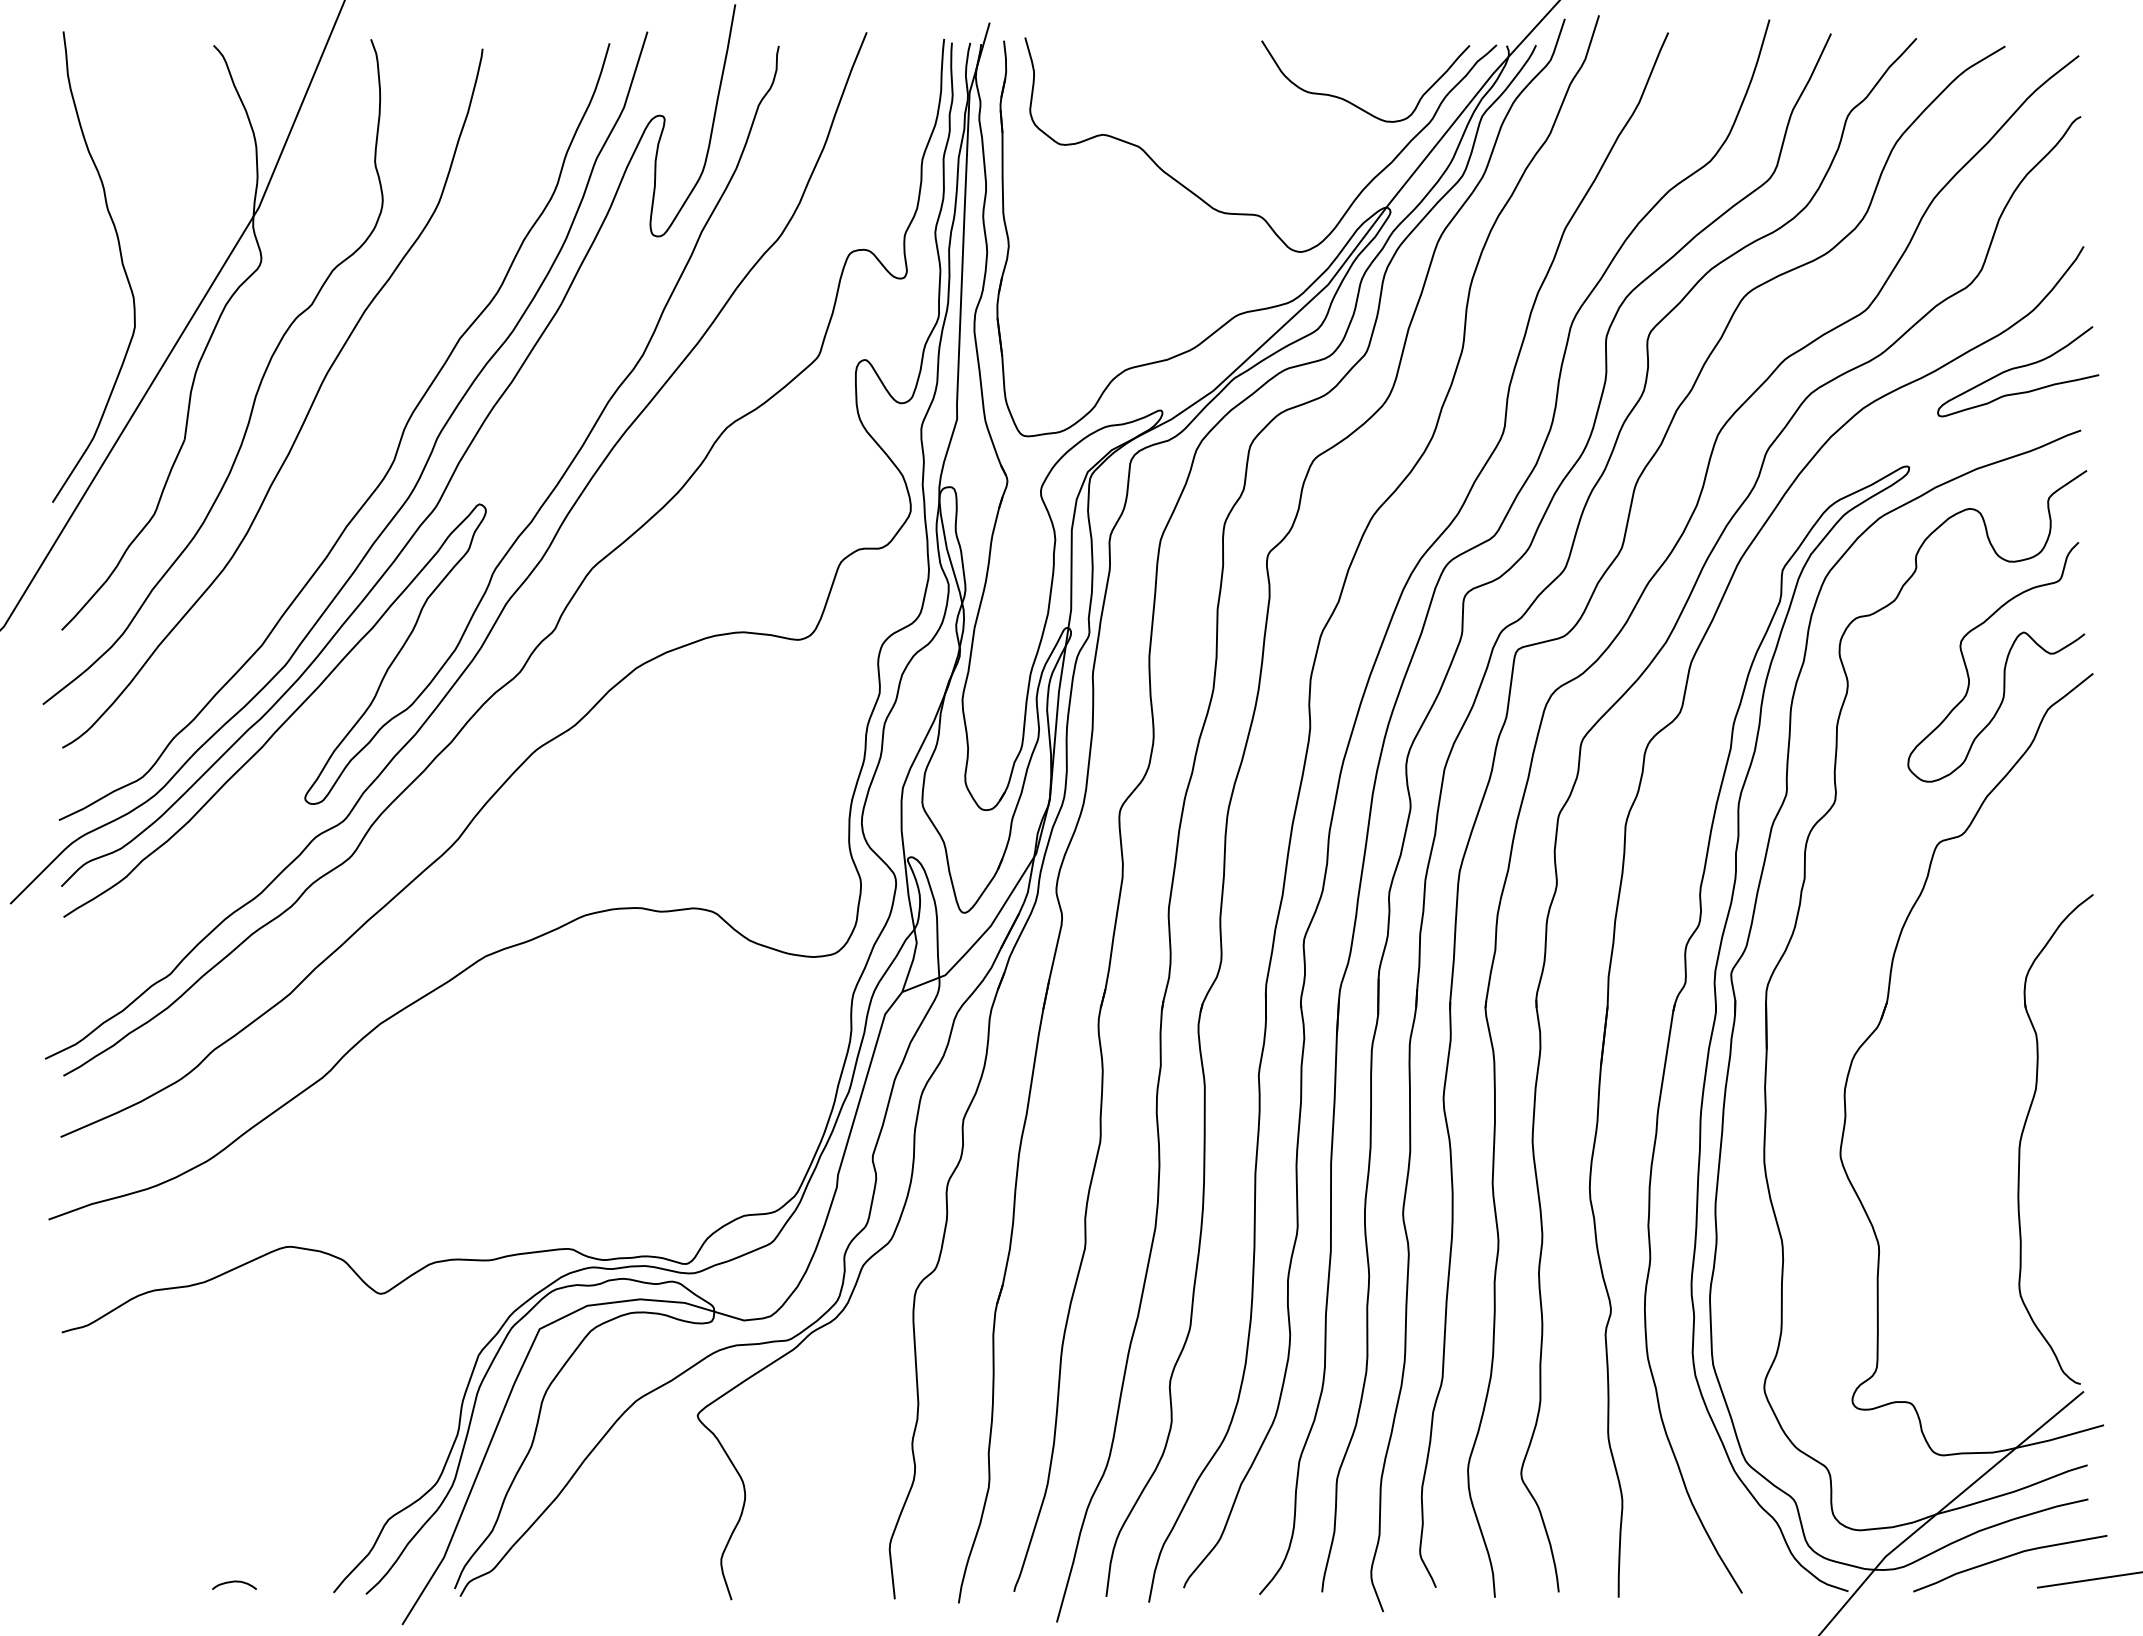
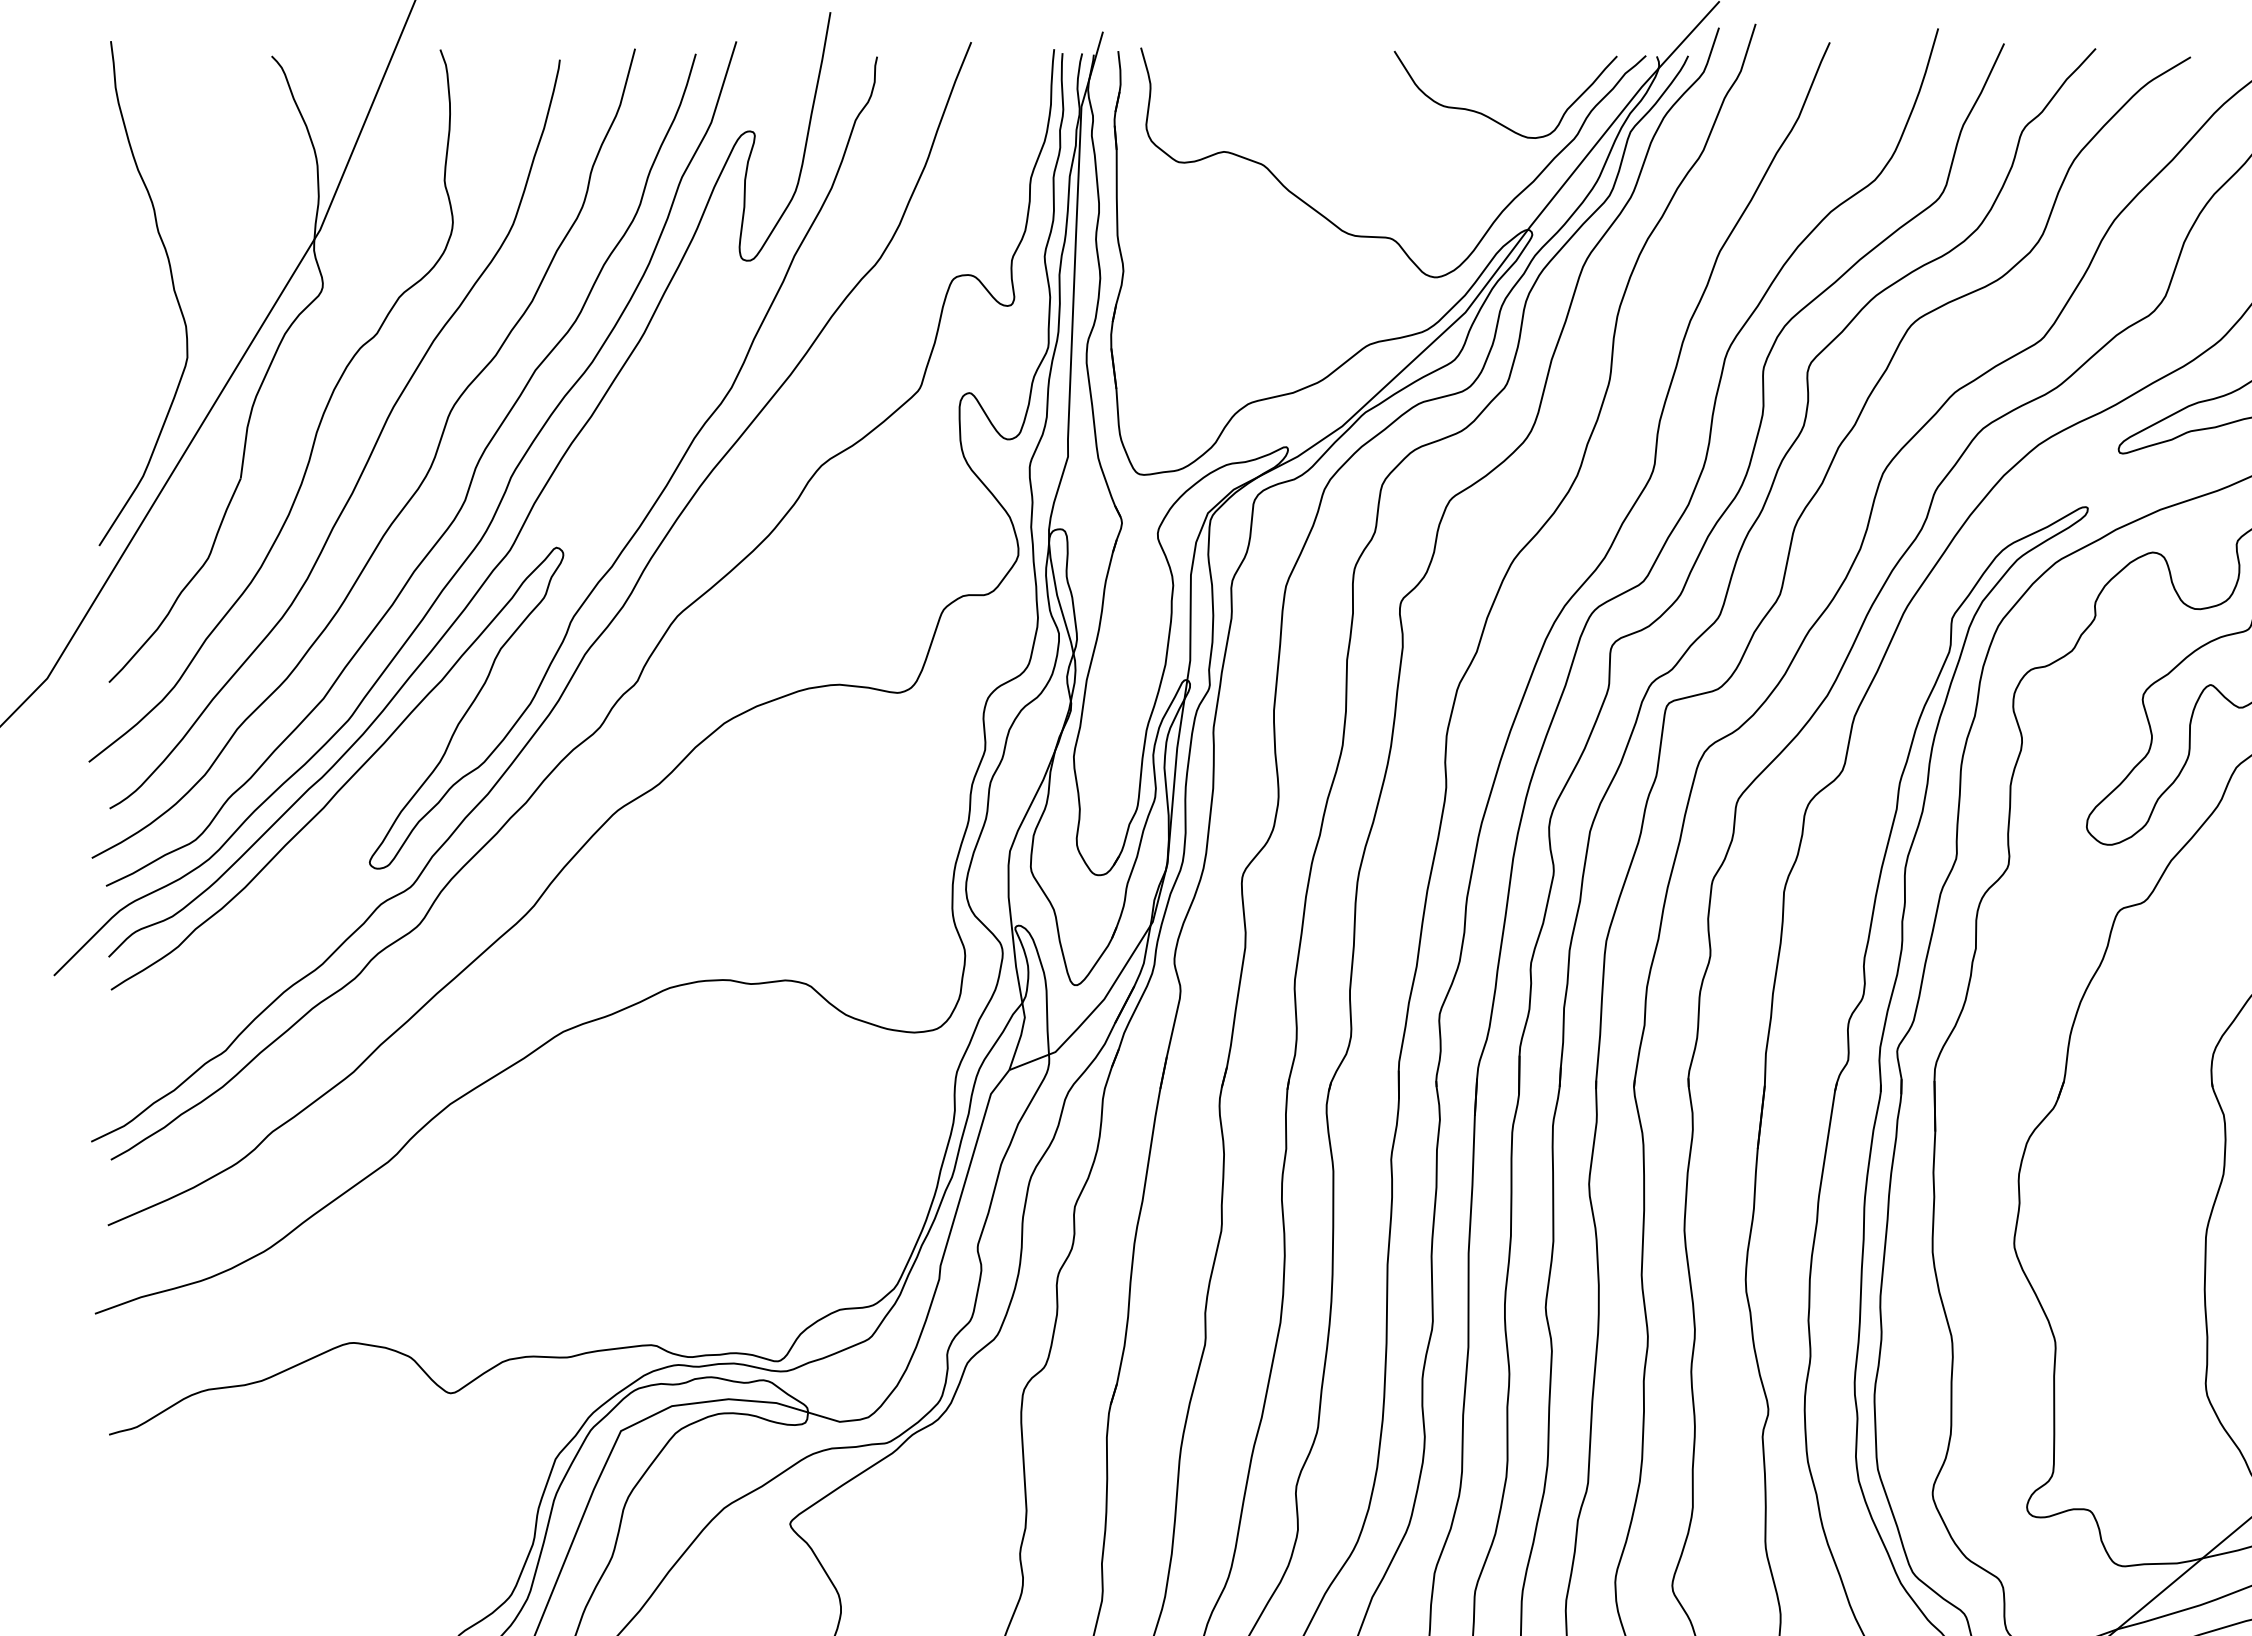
curve: (346, 452) -> (414, 492), added

